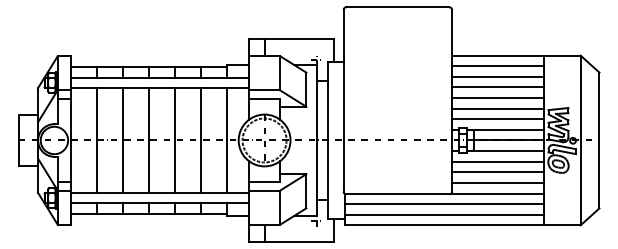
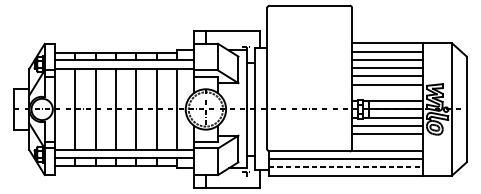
line: (497, 119) -> (387, 93), removed
line: (497, 182) -> (387, 142), removed
line: (444, 214) -> (346, 167), solid -> dashed

